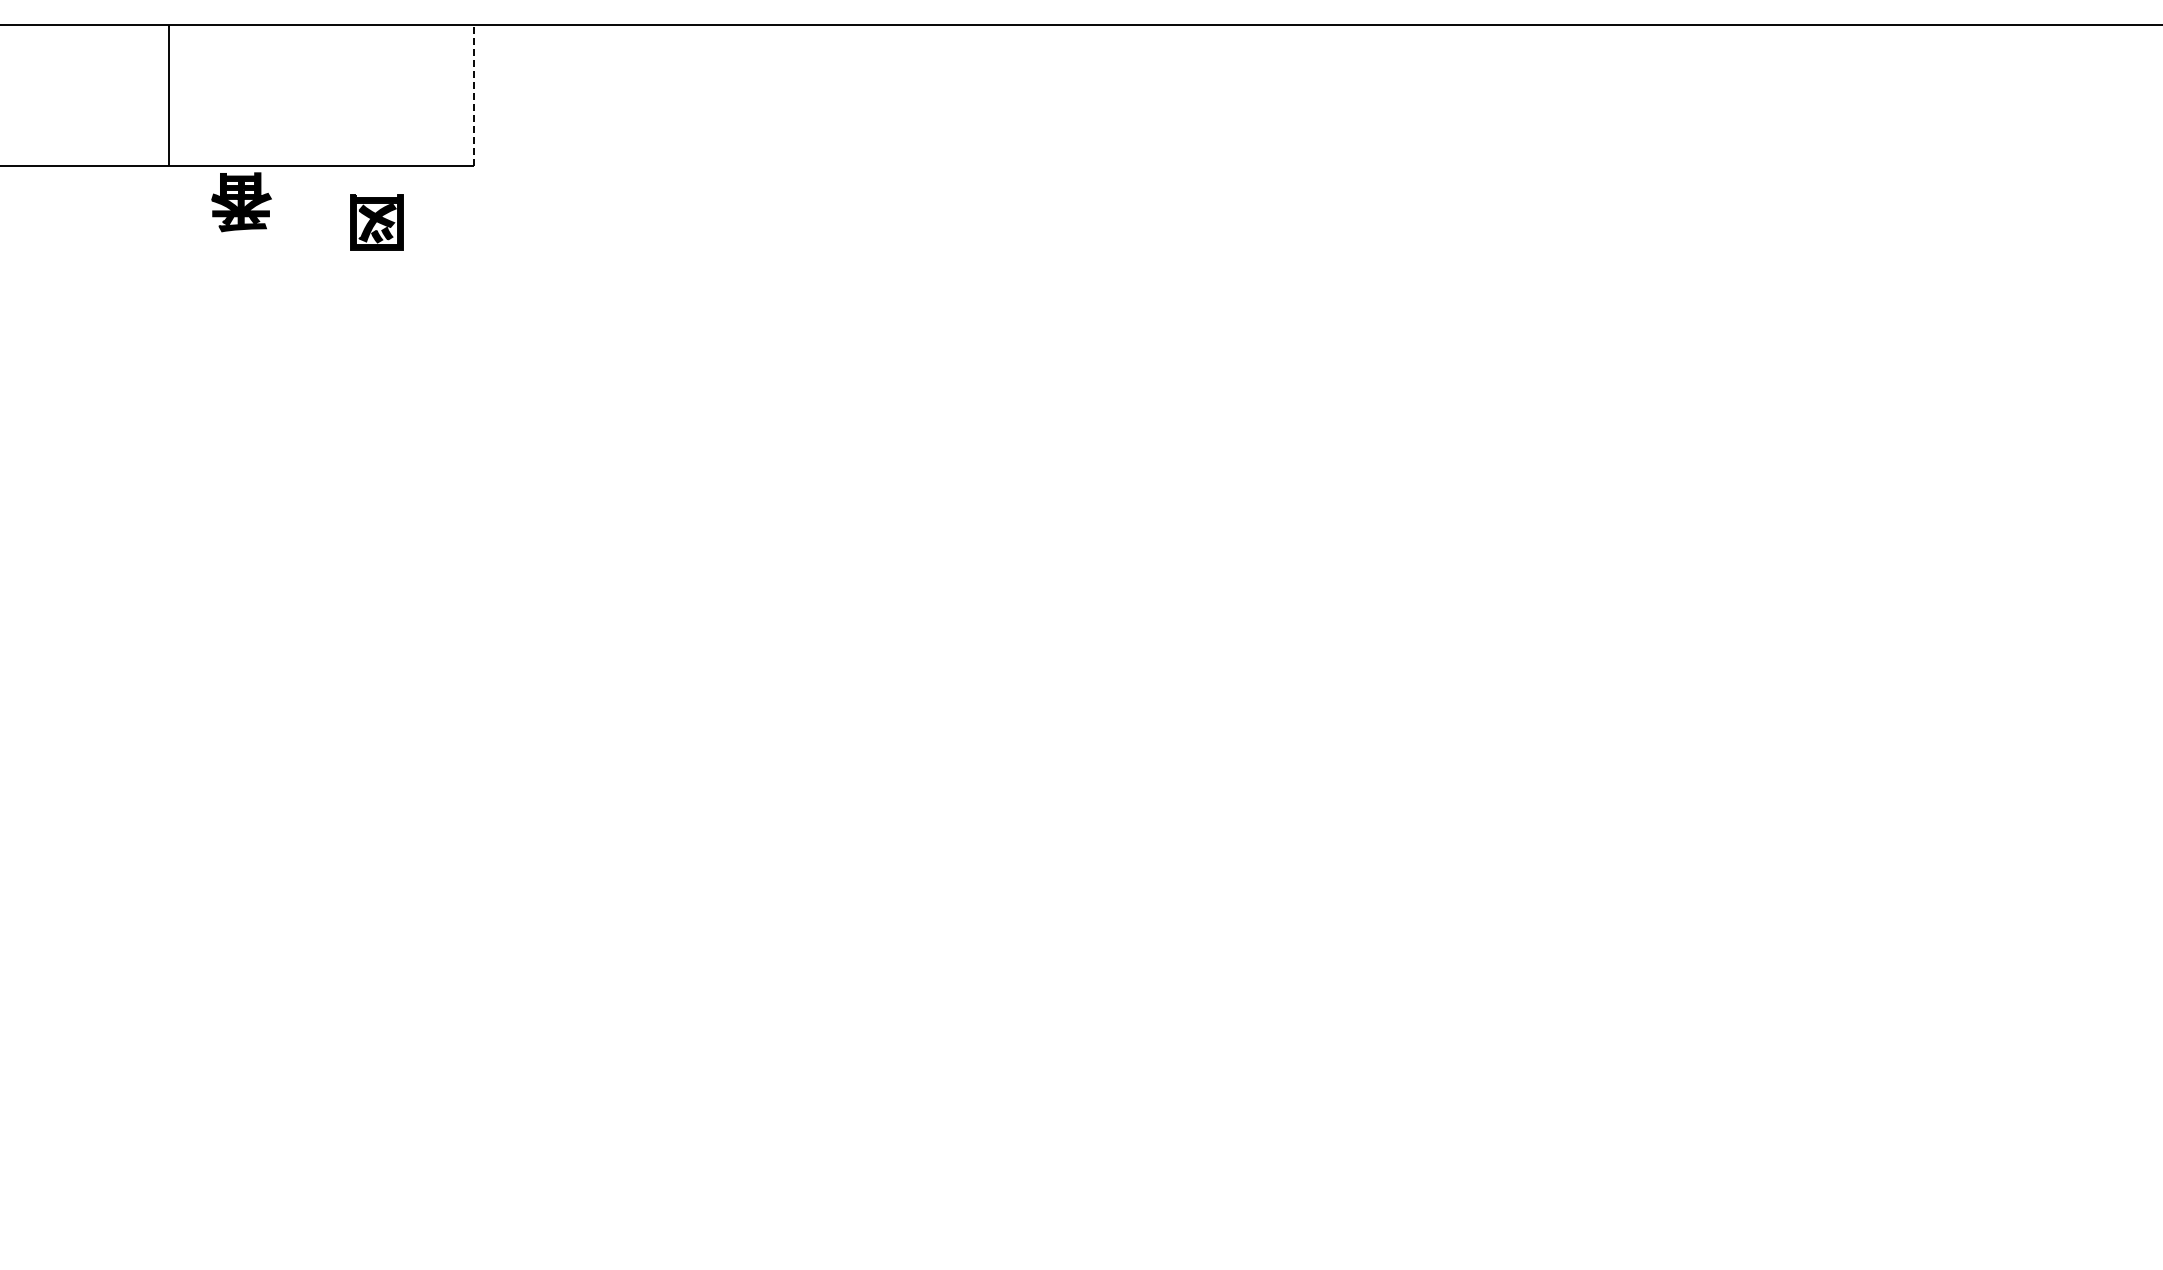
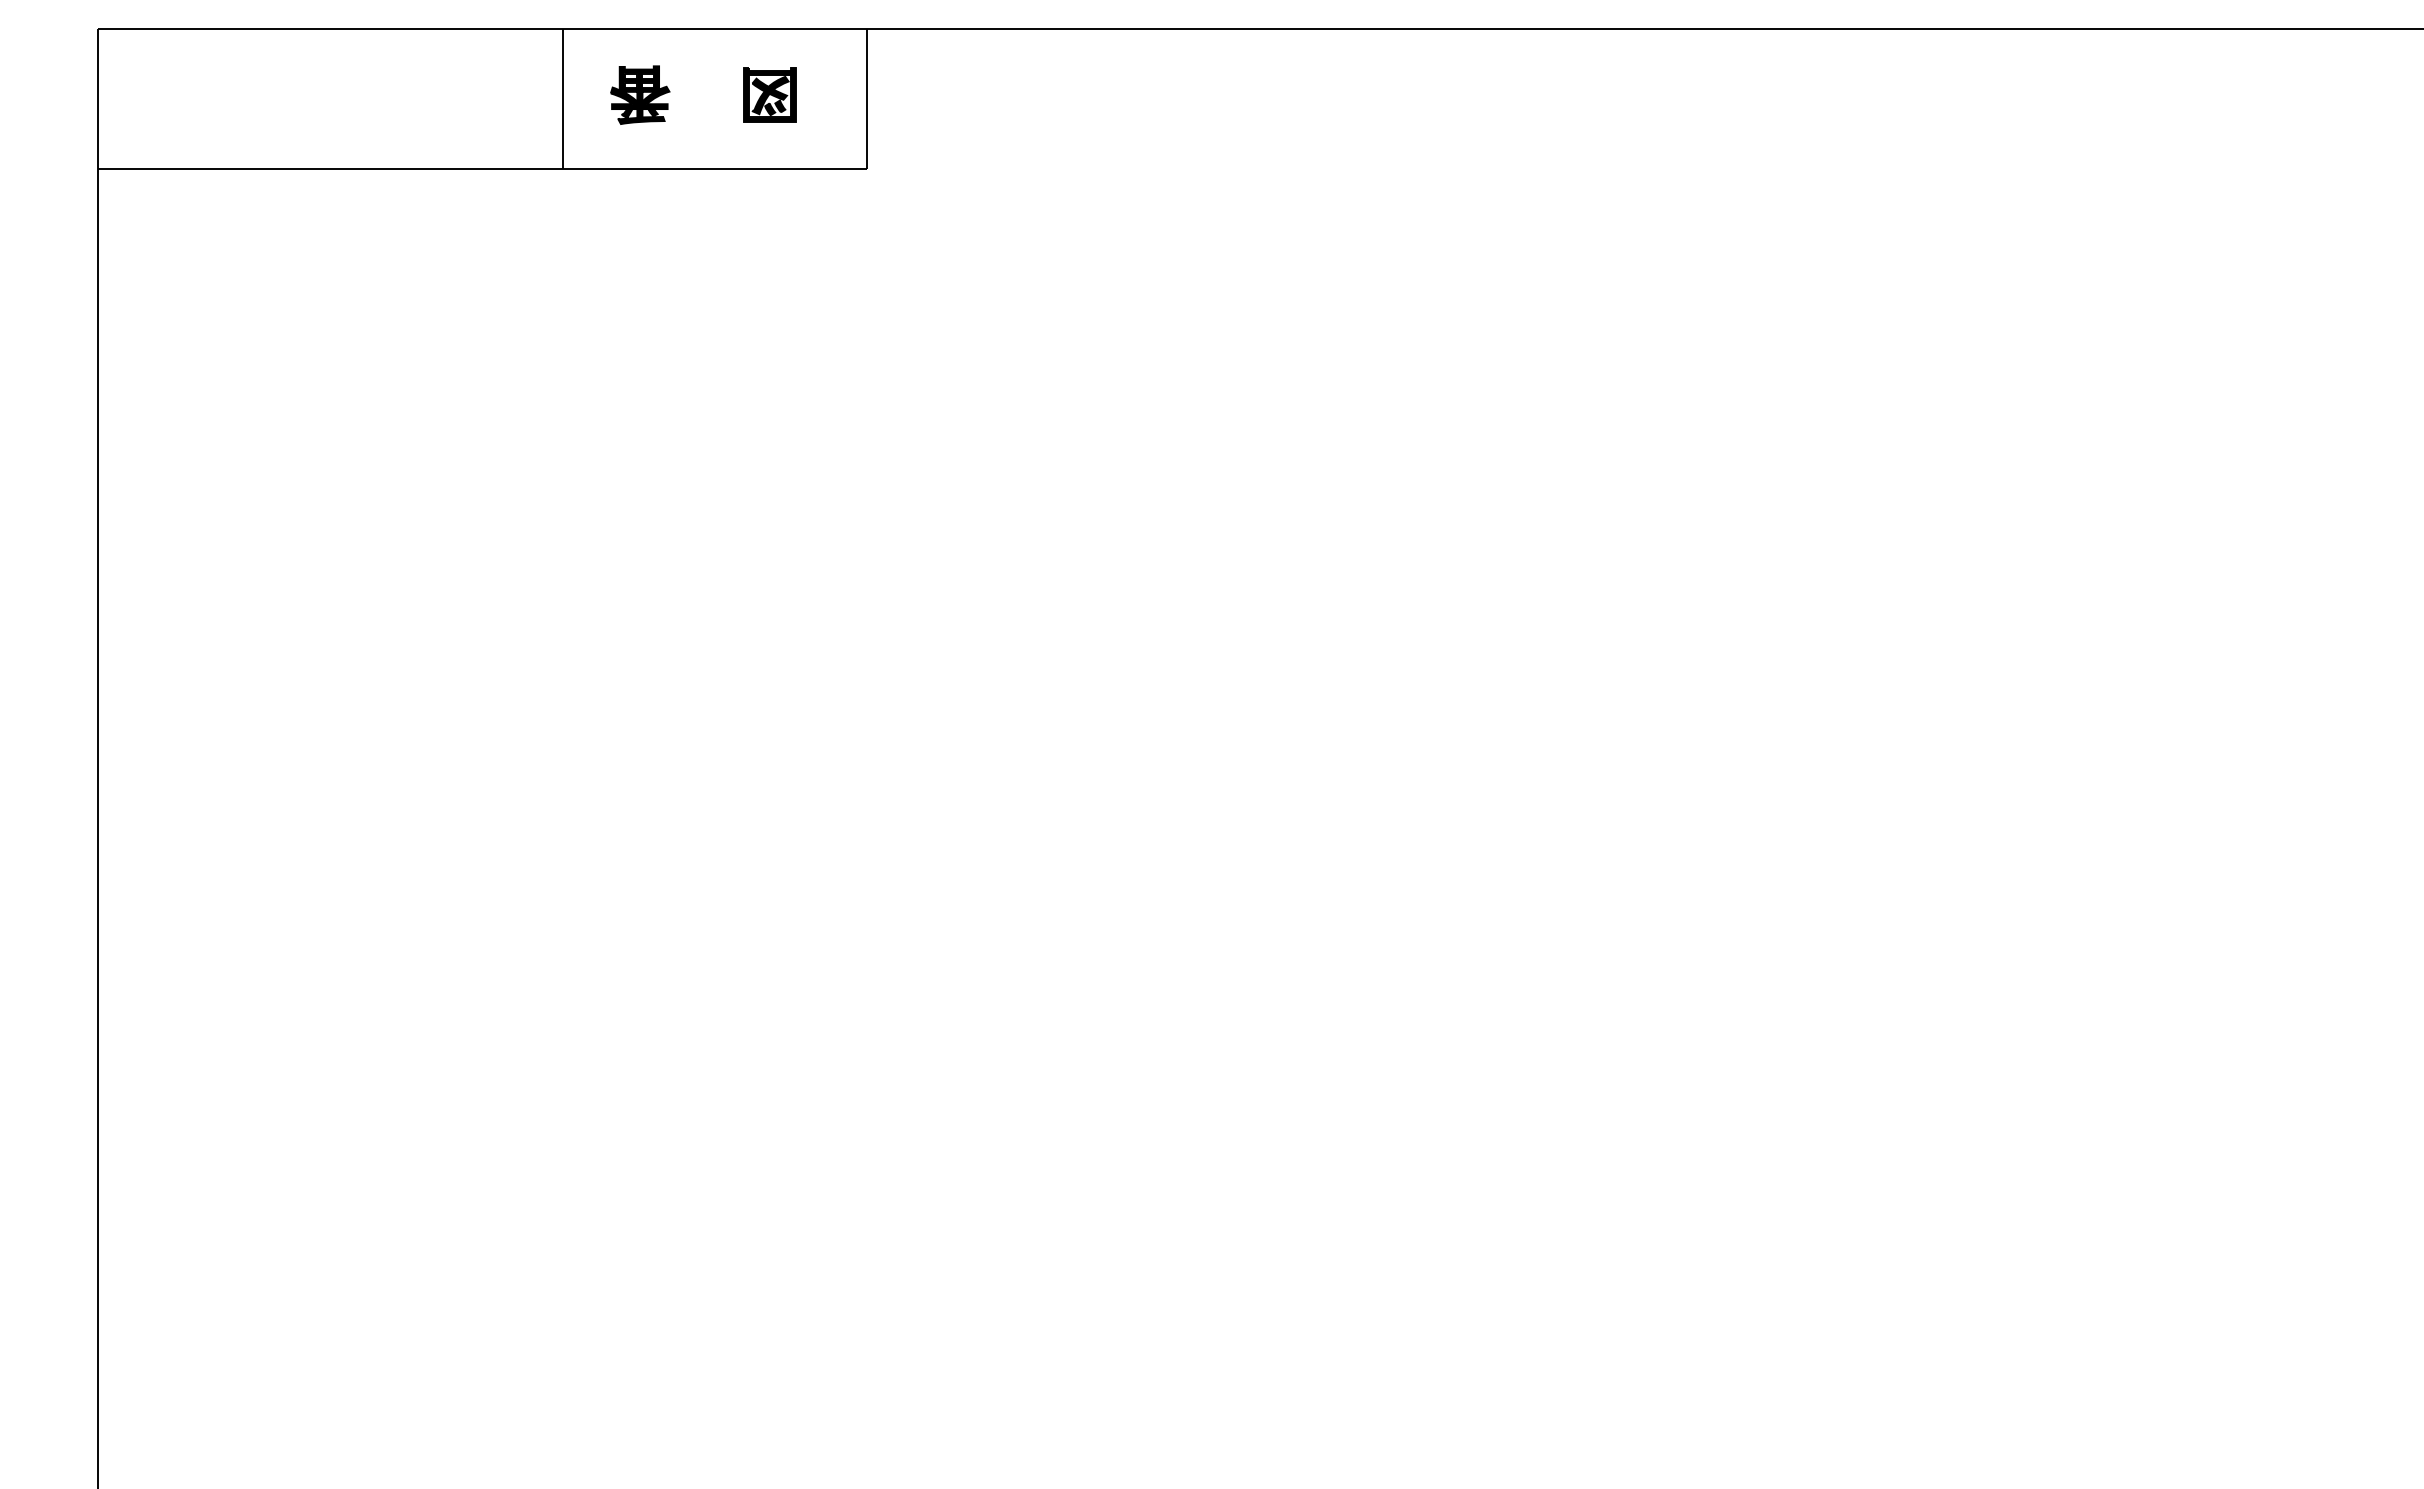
line: (473, 95) -> (866, 98), dashed -> solid
part: (241, 201) -> (640, 94), moved
part: (376, 221) -> (769, 94), moved

